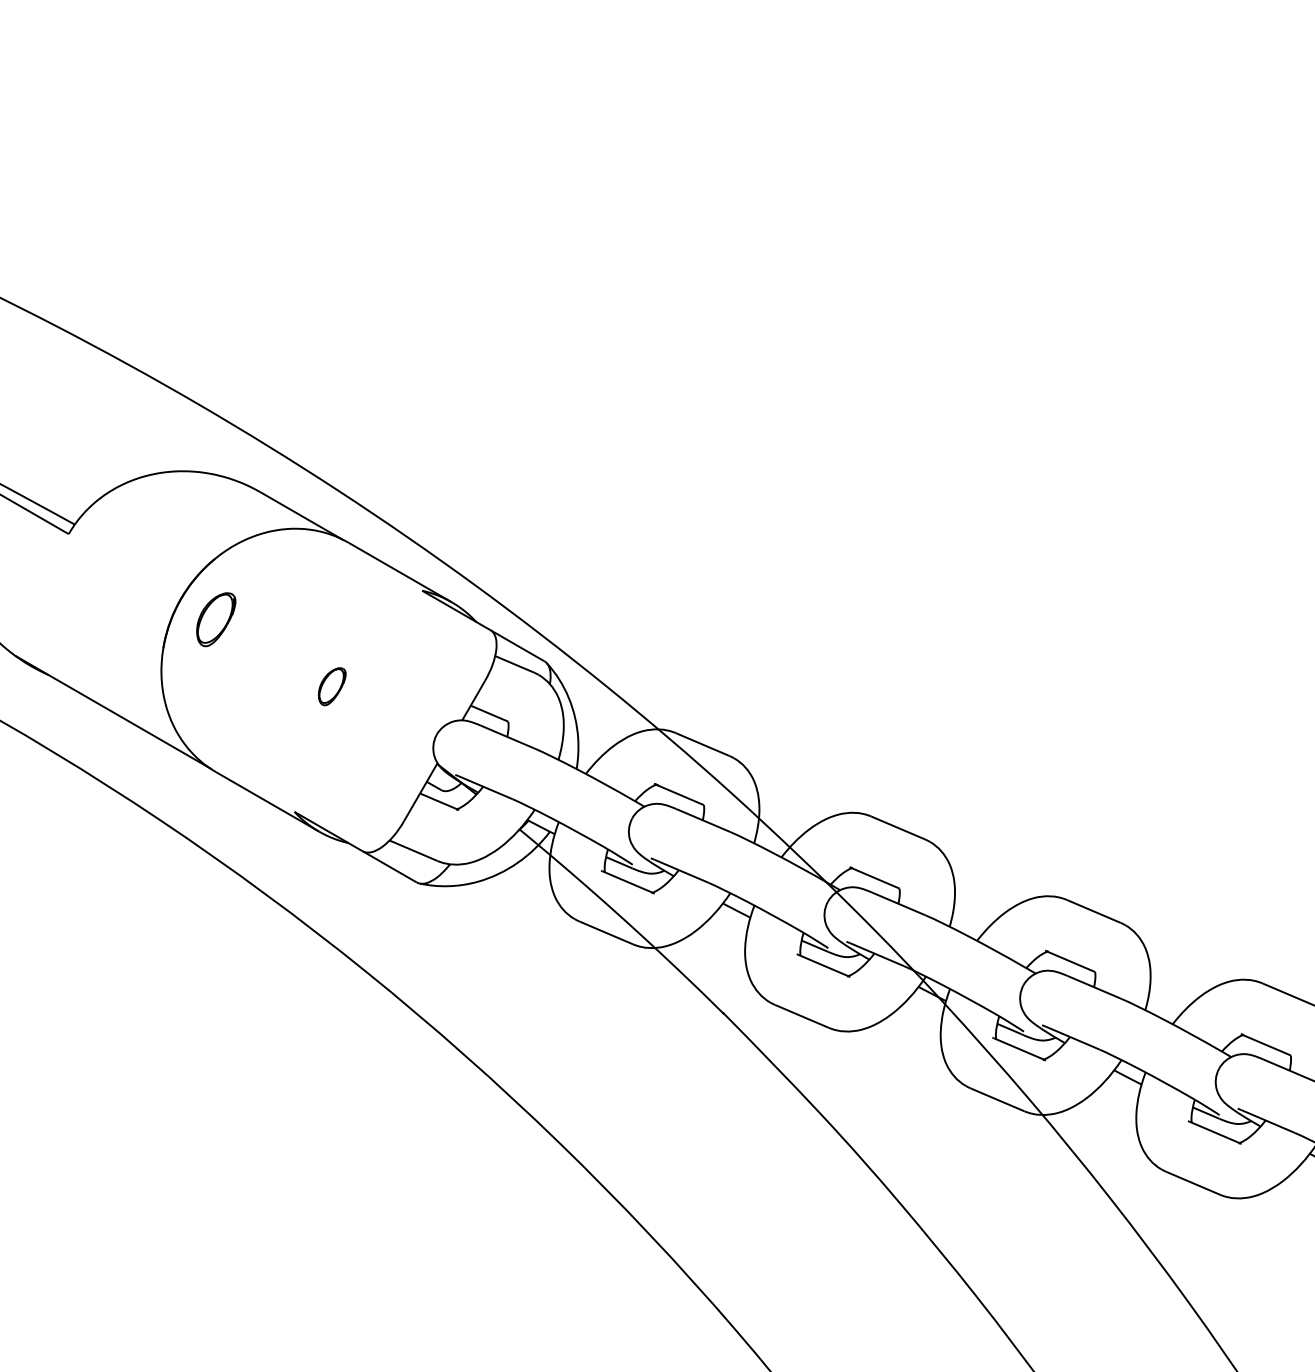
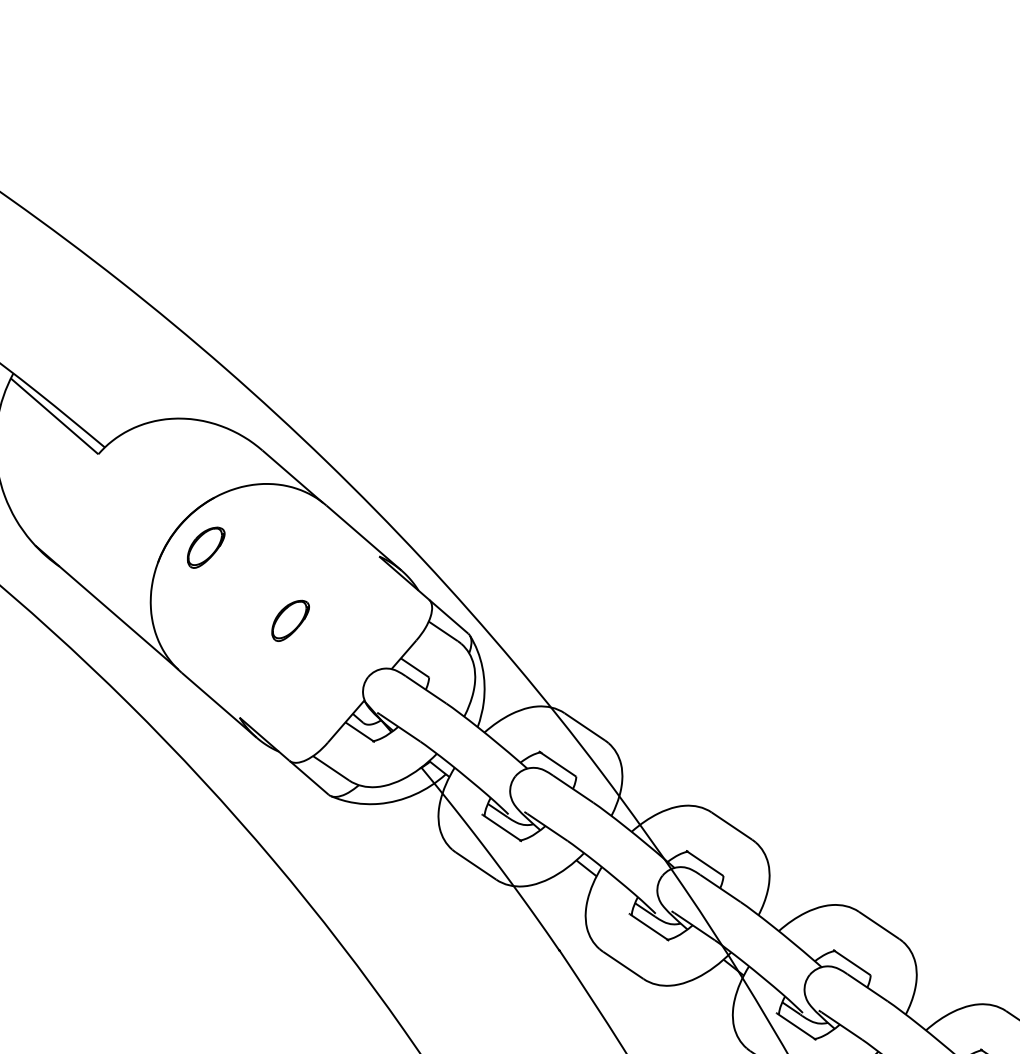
part: (332, 686) -> (290, 620), size x1.43

